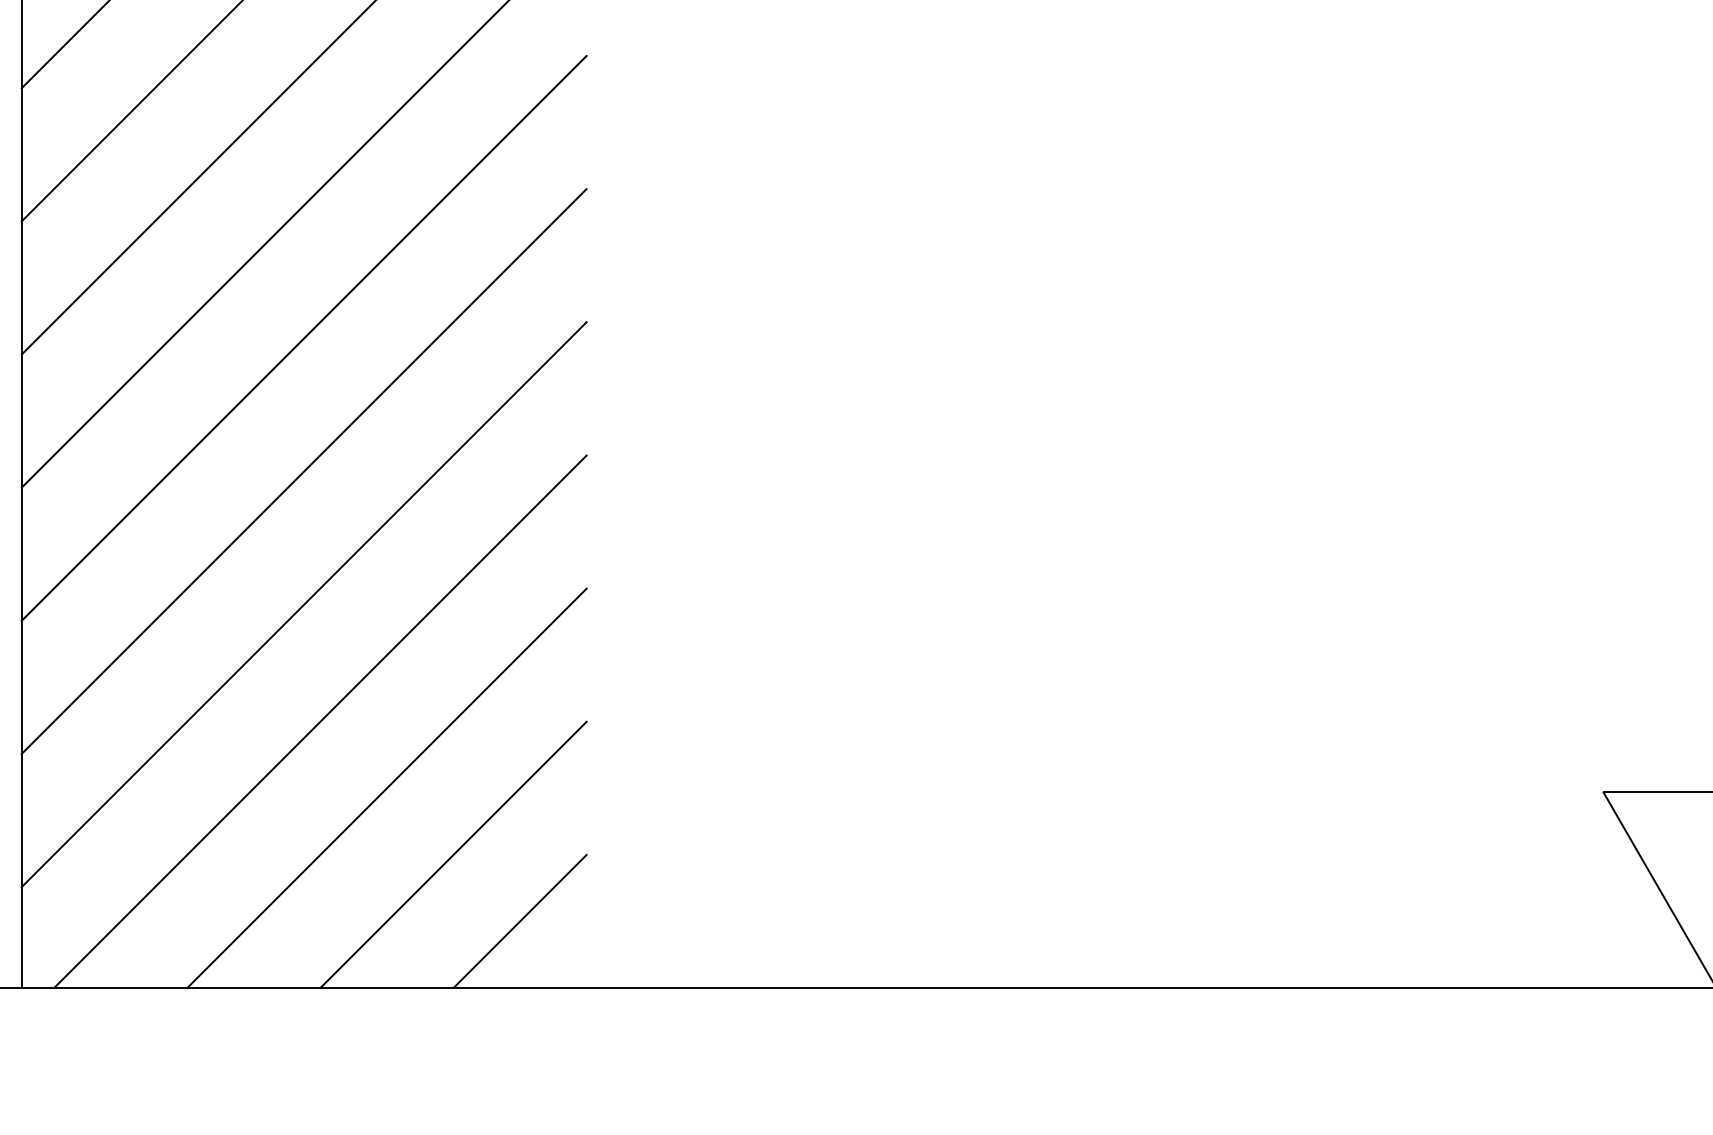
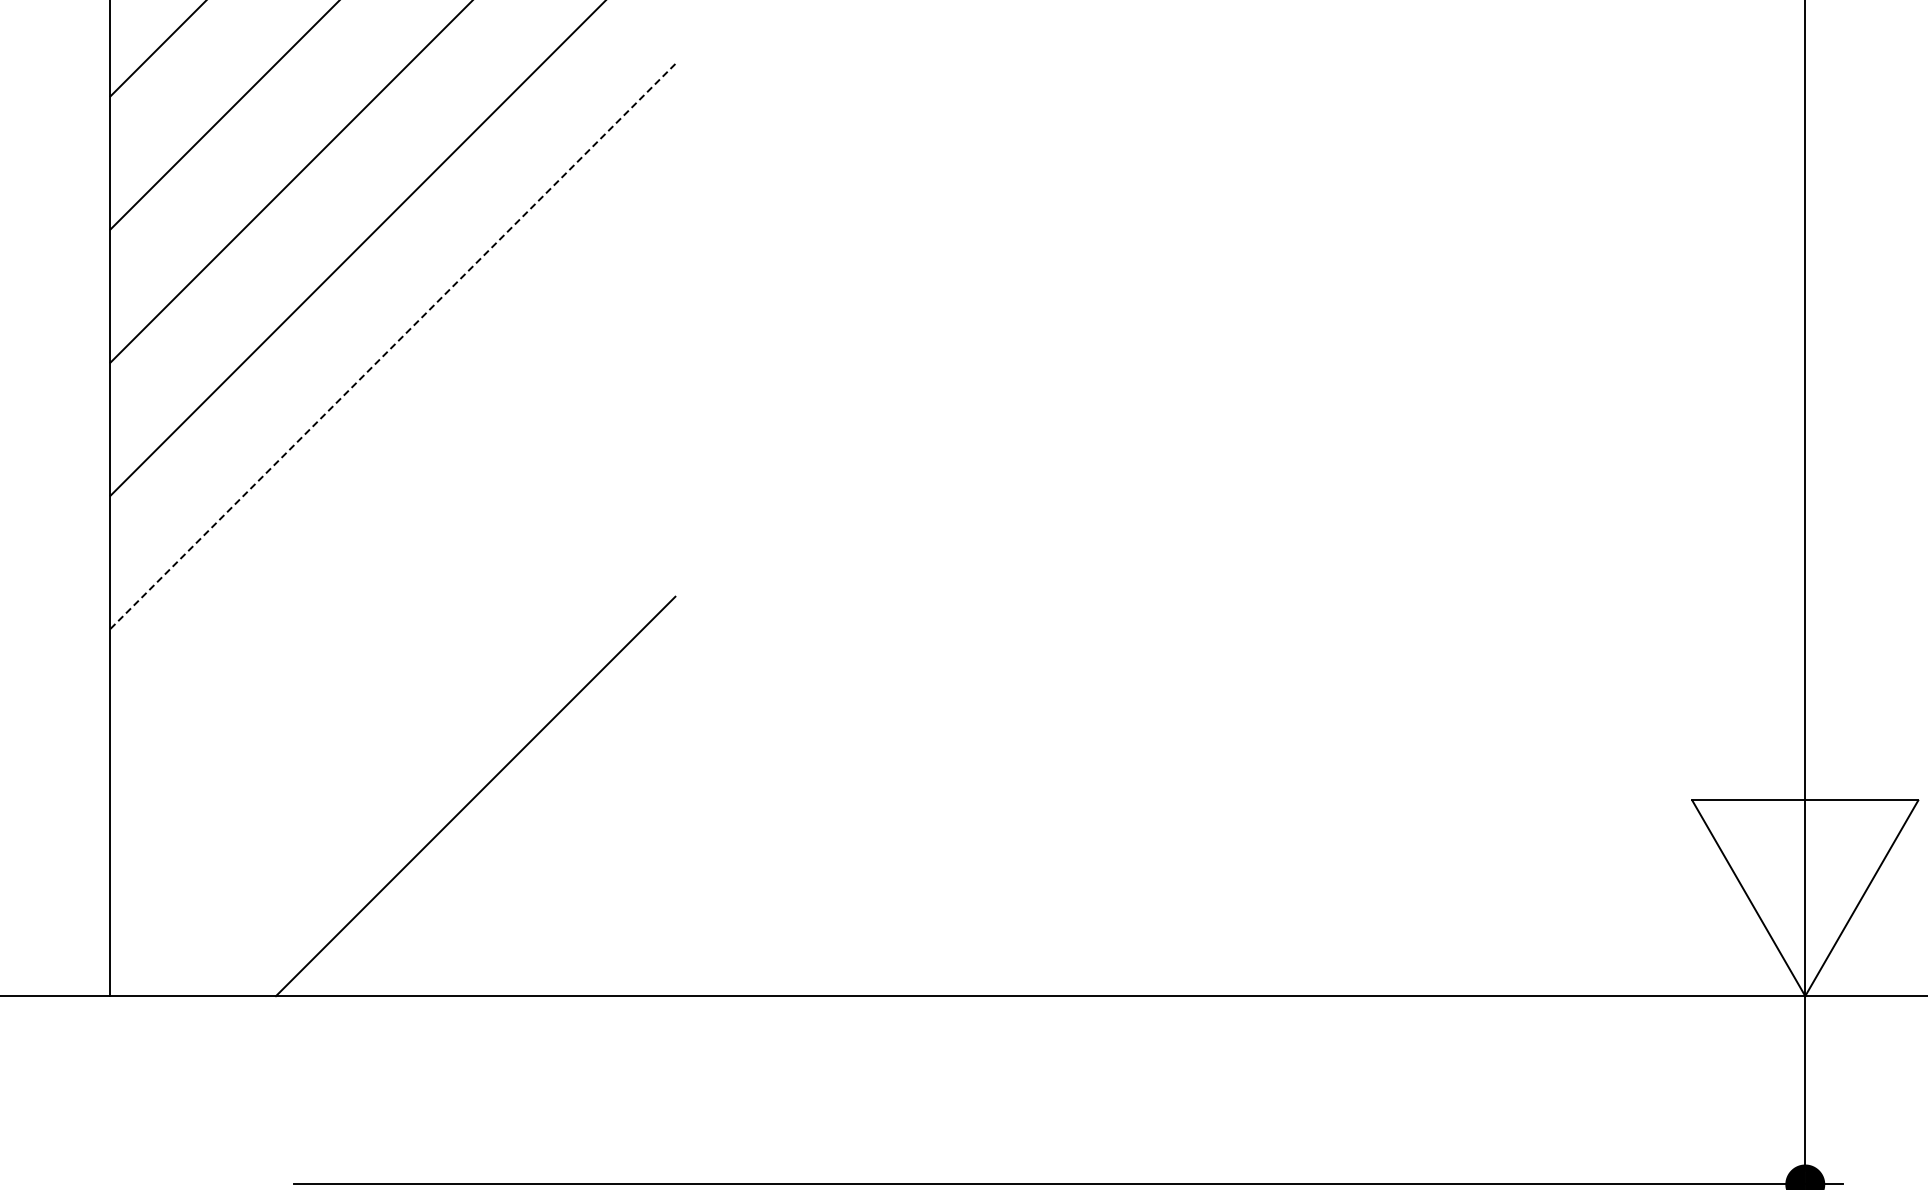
line: (304, 338) -> (393, 346), solid -> dashed
line: (303, 471) -> (392, 479), removed
line: (303, 604) -> (392, 612), removed
line: (319, 721) -> (408, 729), removed
line: (453, 854) -> (542, 862), removed
line: (519, 921) -> (608, 929), removed

